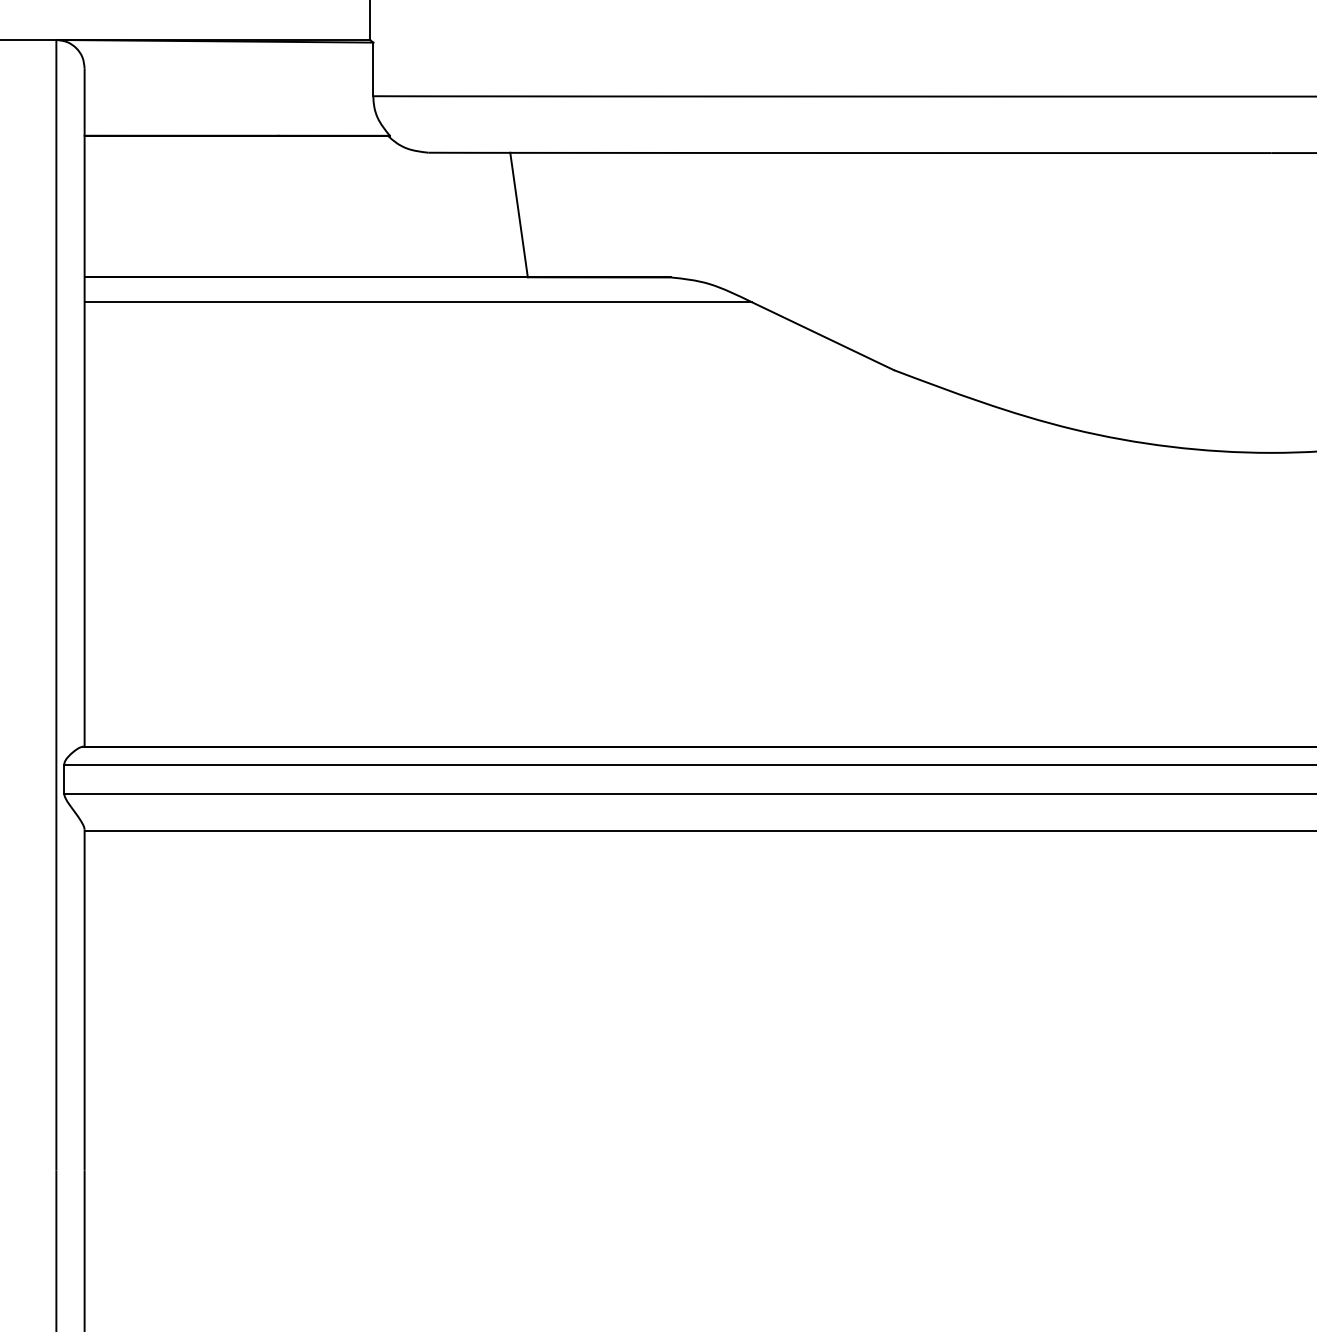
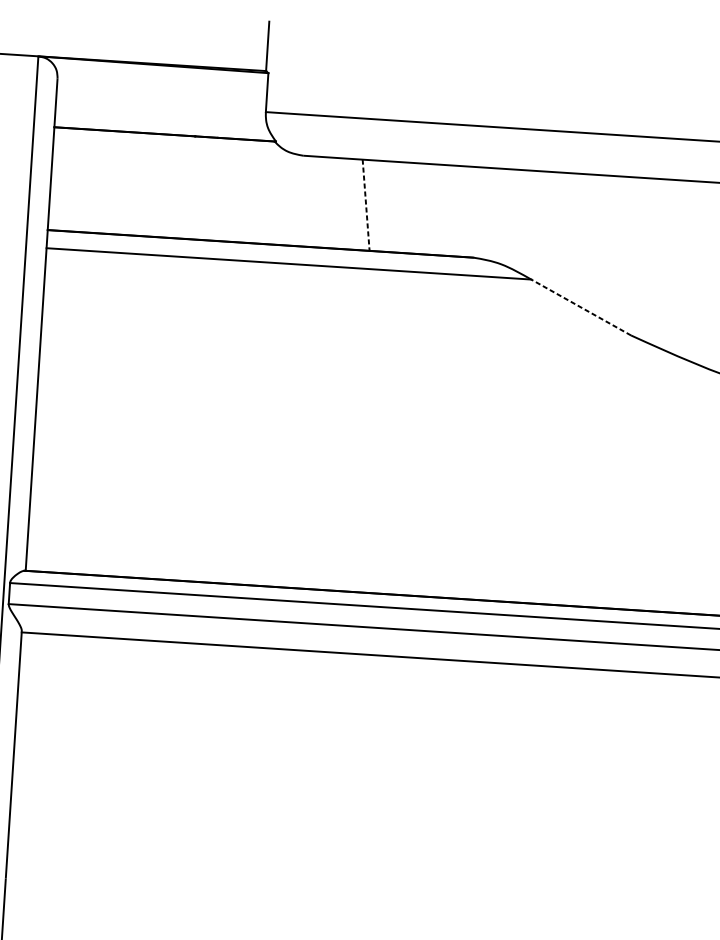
line: (519, 215) -> (366, 205), solid -> dashed
line: (823, 336) -> (581, 307), solid -> dashed

